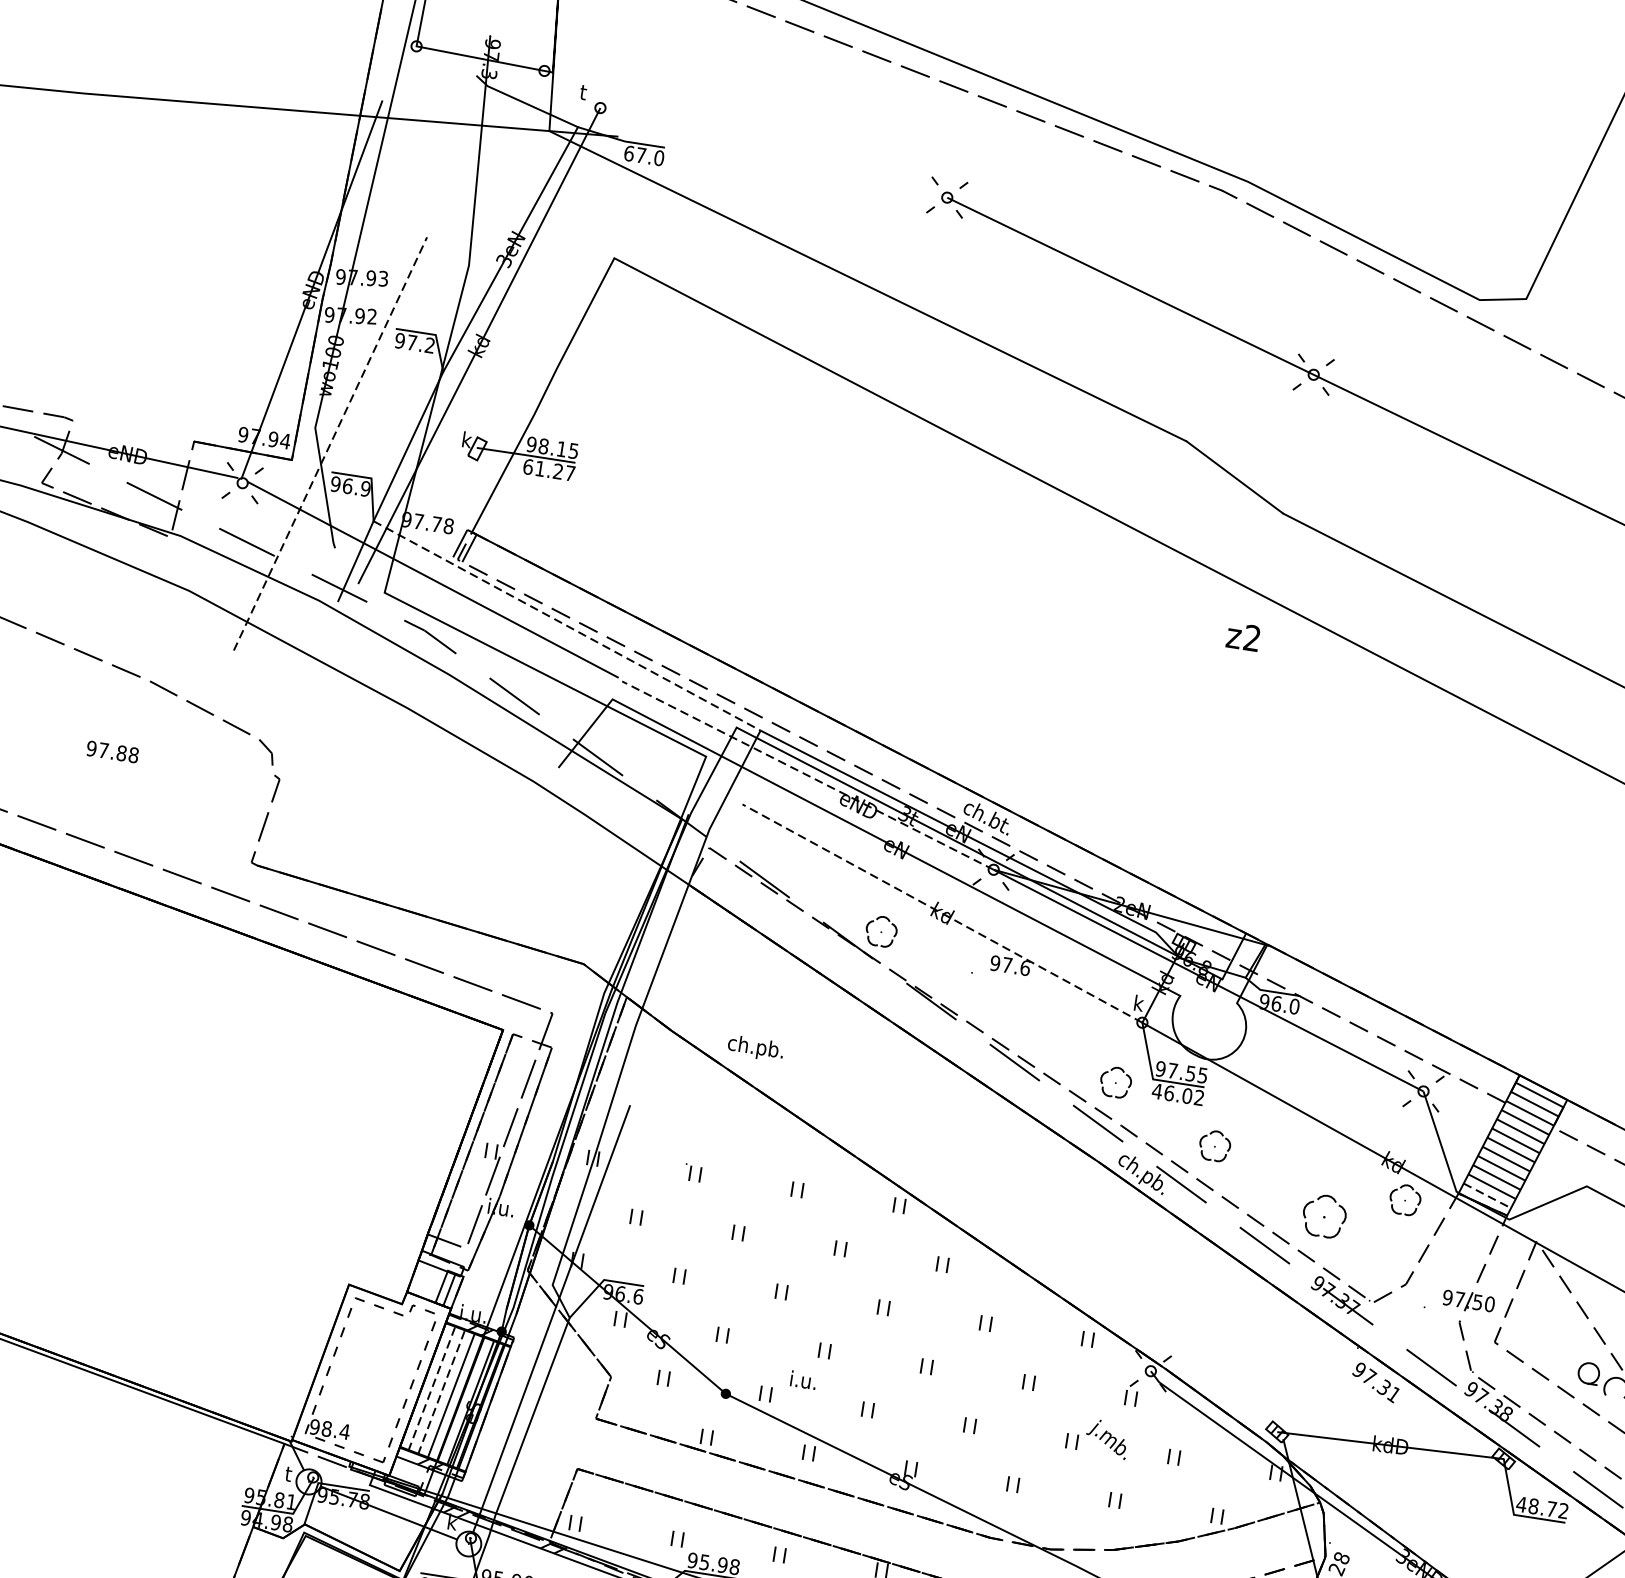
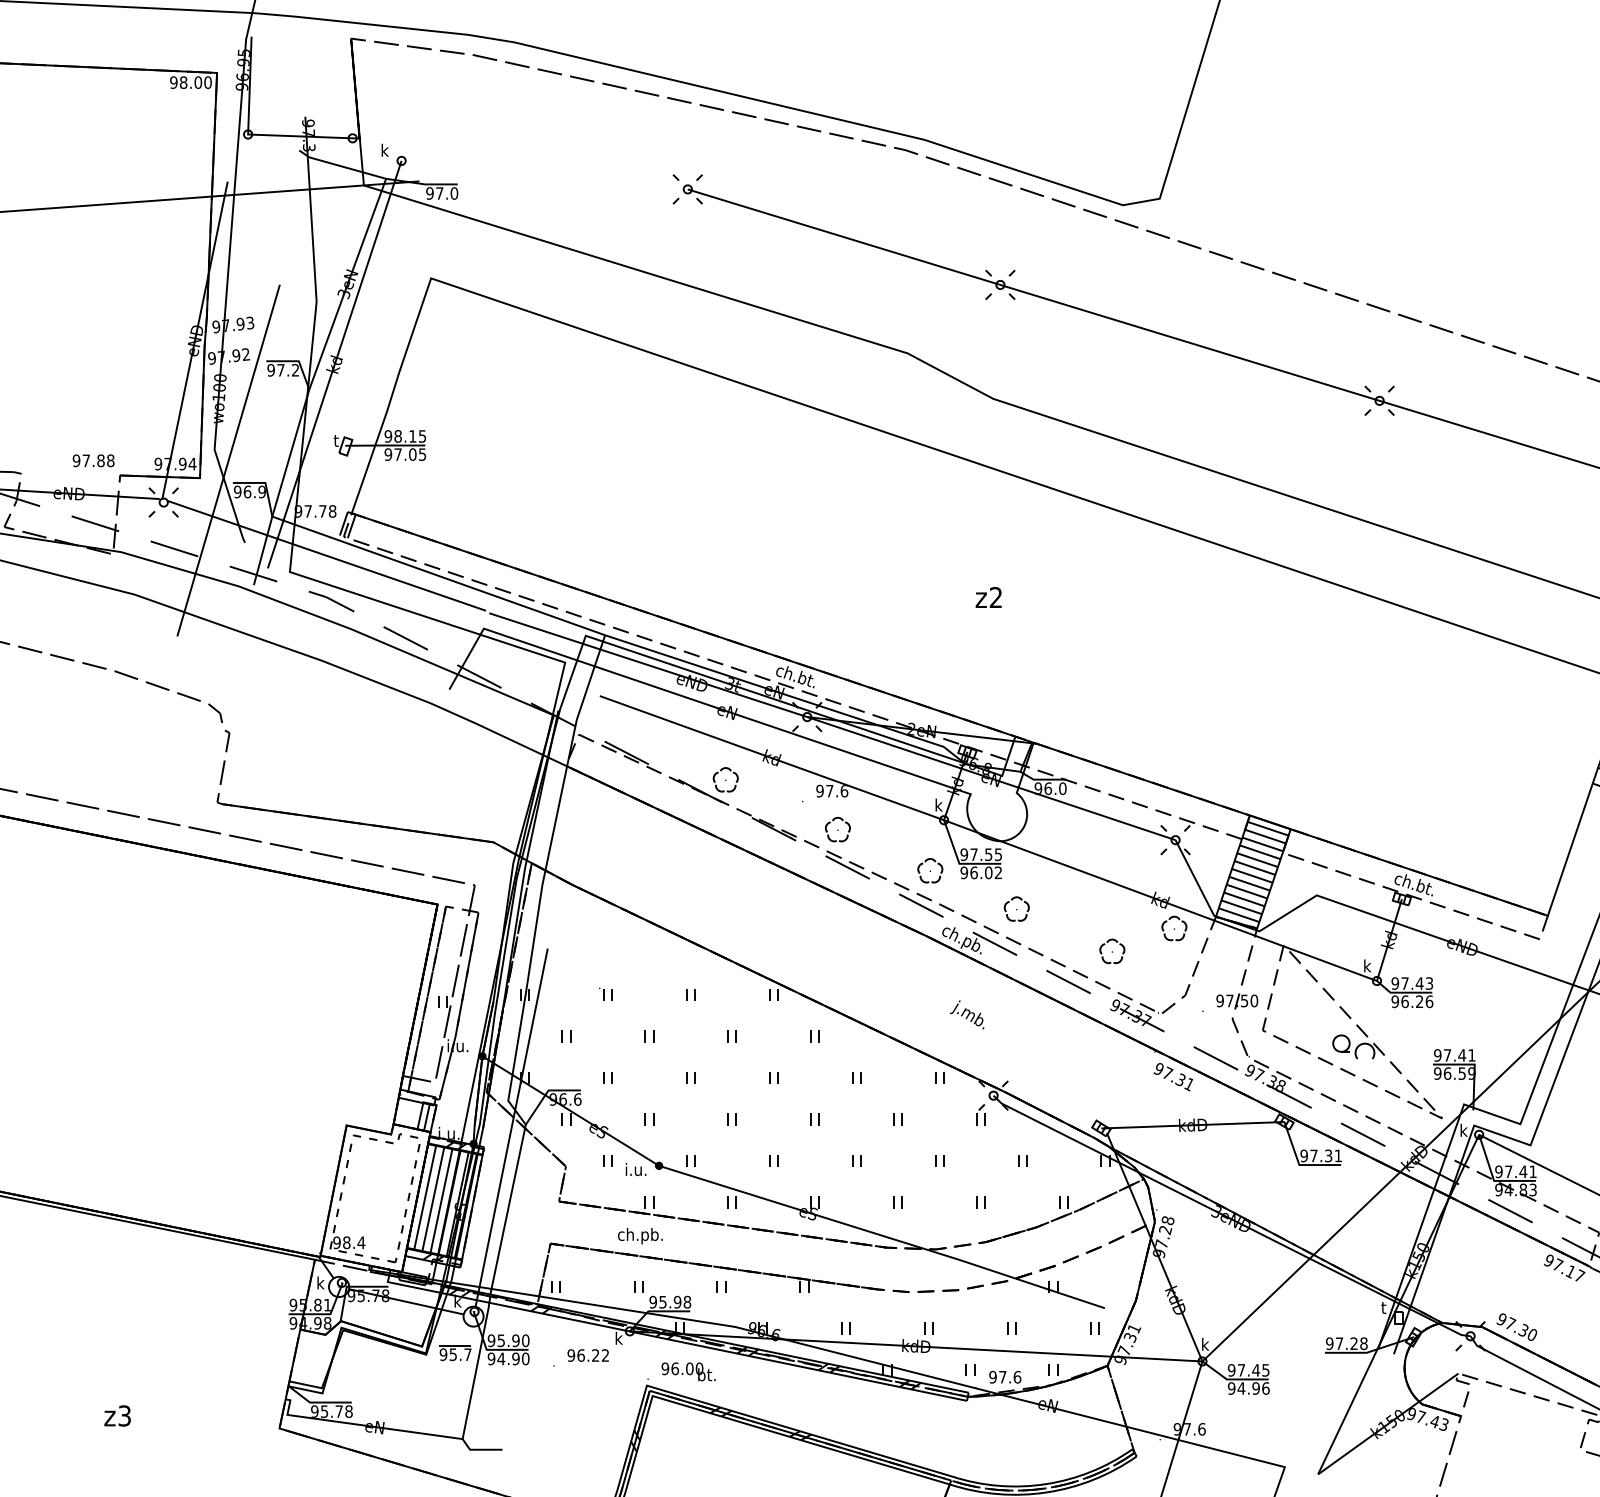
text: (581, 90) -> (384, 149), t -> k
text: (628, 153) -> (429, 193), 67.0 -> 97.0
text: (467, 439) -> (336, 440), k -> t
line: (330, 443) -> (228, 460), dashed -> solid
text: (549, 470) -> (405, 454), 61.27 -> 97.05
line: (566, 625) -> (438, 575), dashed -> solid
text: (1243, 636) -> (988, 597), moved
text: (112, 751) -> (93, 460), moved
line: (807, 774) -> (647, 664), dashed -> solid
line: (941, 913) -> (771, 758), dashed -> solid
part: (1009, 1013) -> (837, 829), added
text: (755, 1048) -> (640, 1236), moved
text: (1157, 1091) -> (964, 872), 46.02 -> 96.02
line: (1487, 1196) -> (1239, 915), dashed -> solid
part: (1324, 1216) -> (1112, 951), size x0.71
text: (802, 1380) -> (635, 1169), moved
line: (432, 1388) -> (425, 1197), dashed -> solid
line: (441, 1392) -> (433, 1199), dashed -> solid
text: (1107, 1438) -> (967, 1014), moved
text: (286, 1472) -> (320, 1282), t -> k
text: (1541, 1507) -> (1320, 1155), 48.72 -> 97.31

